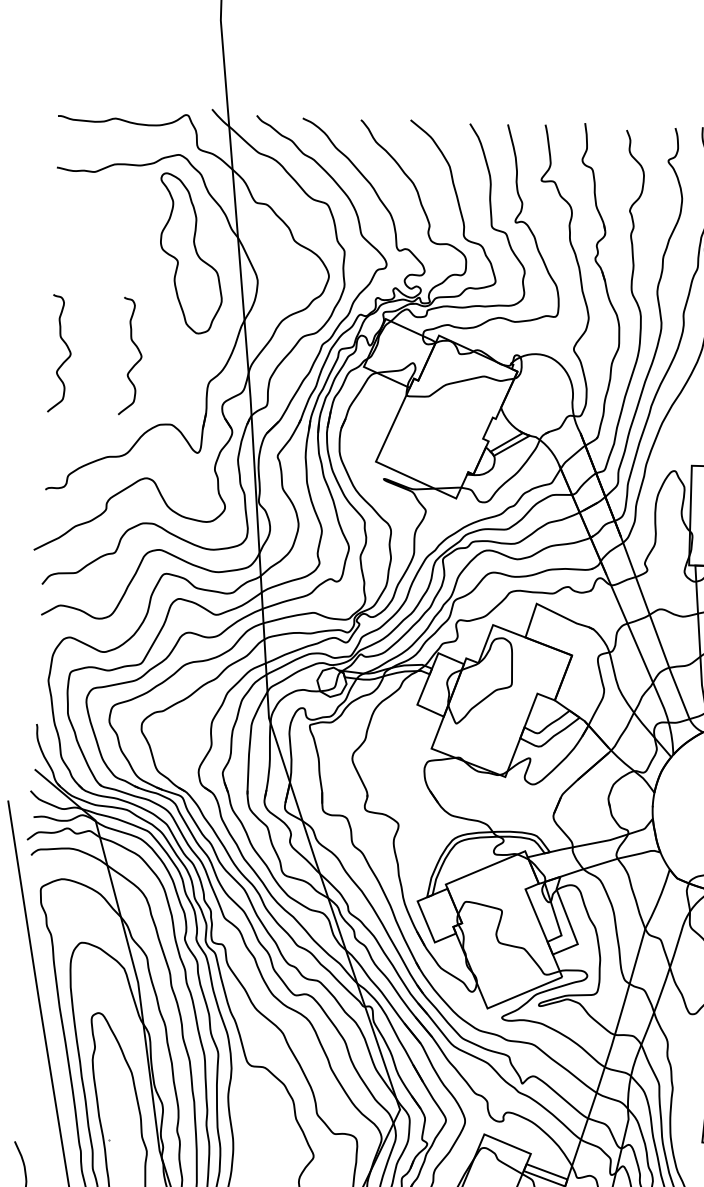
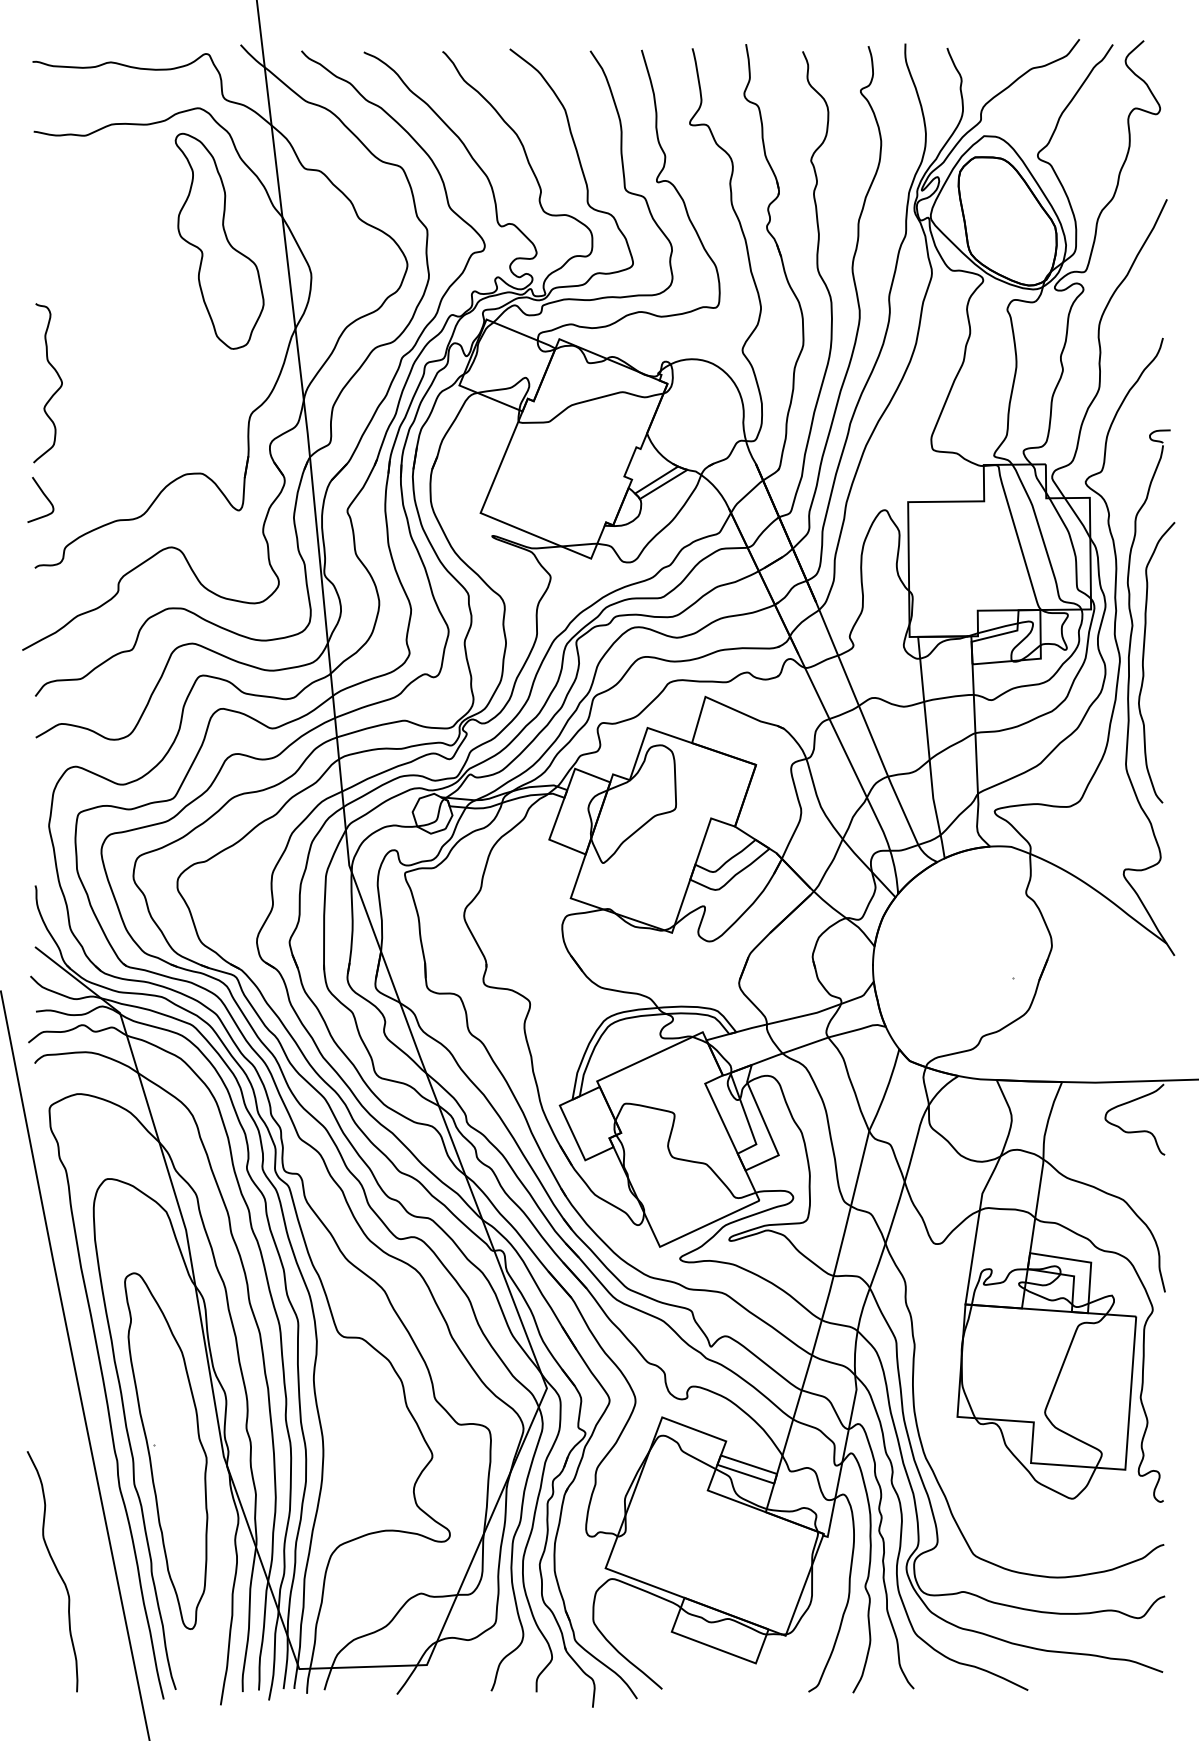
curve: (136, 362) -> (151, 391), removed
curve: (54, 437) -> (44, 496), added

